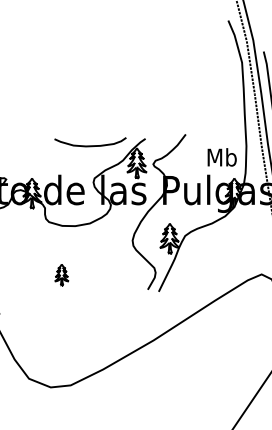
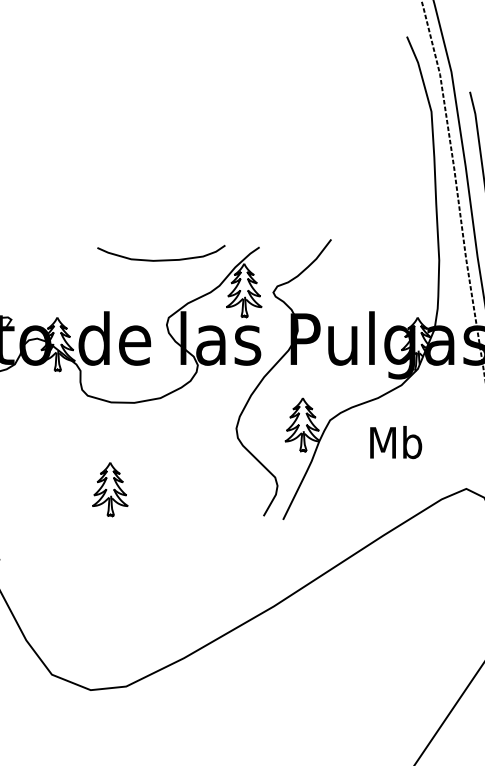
text: (221, 157) -> (394, 442), moved
part: (61, 274) -> (109, 488), size x1.43

